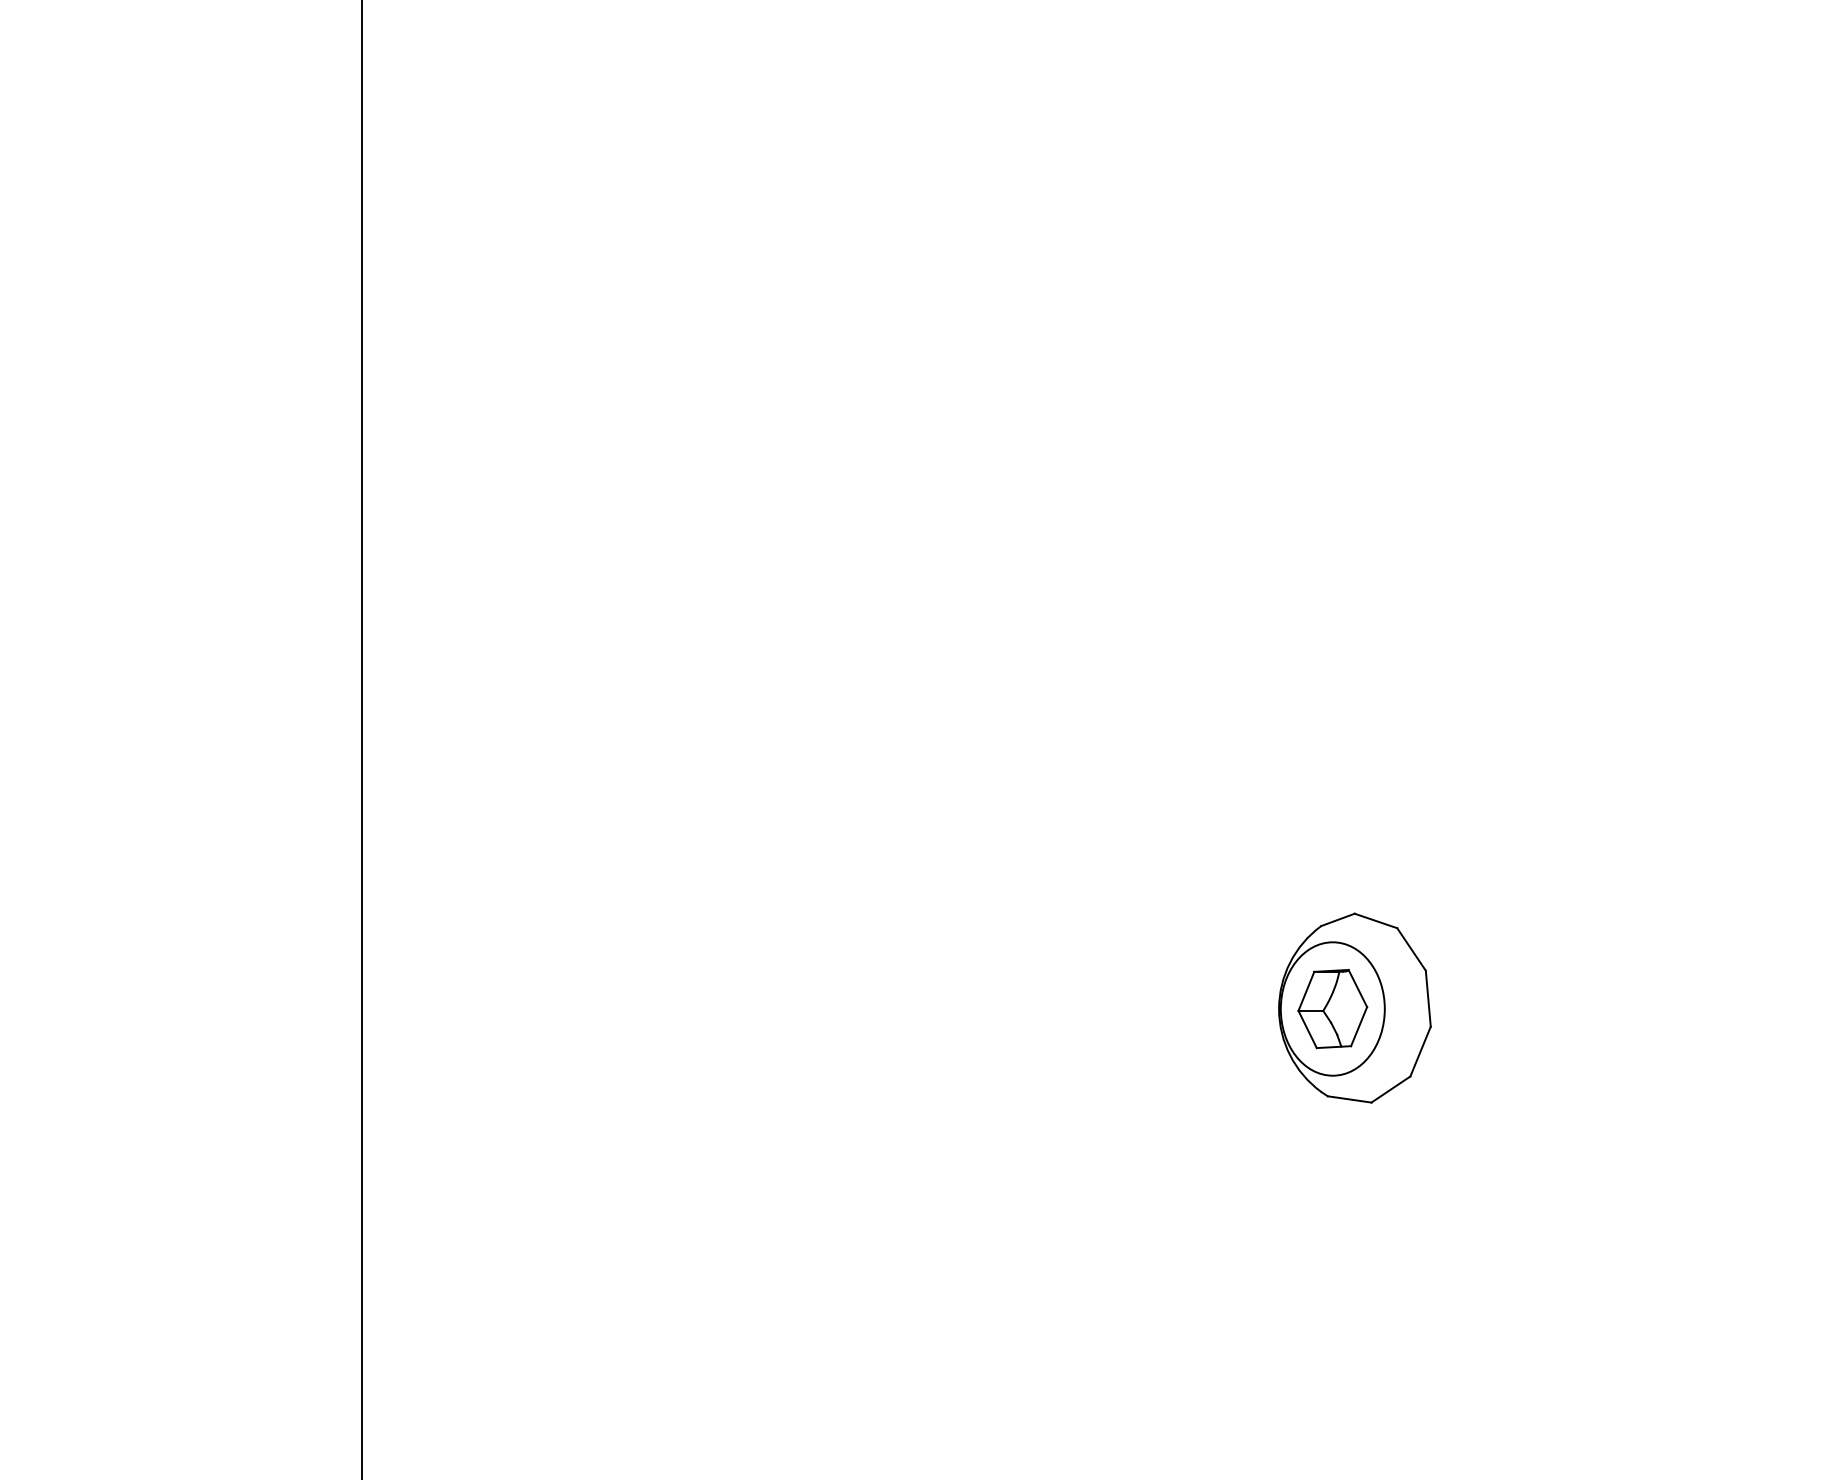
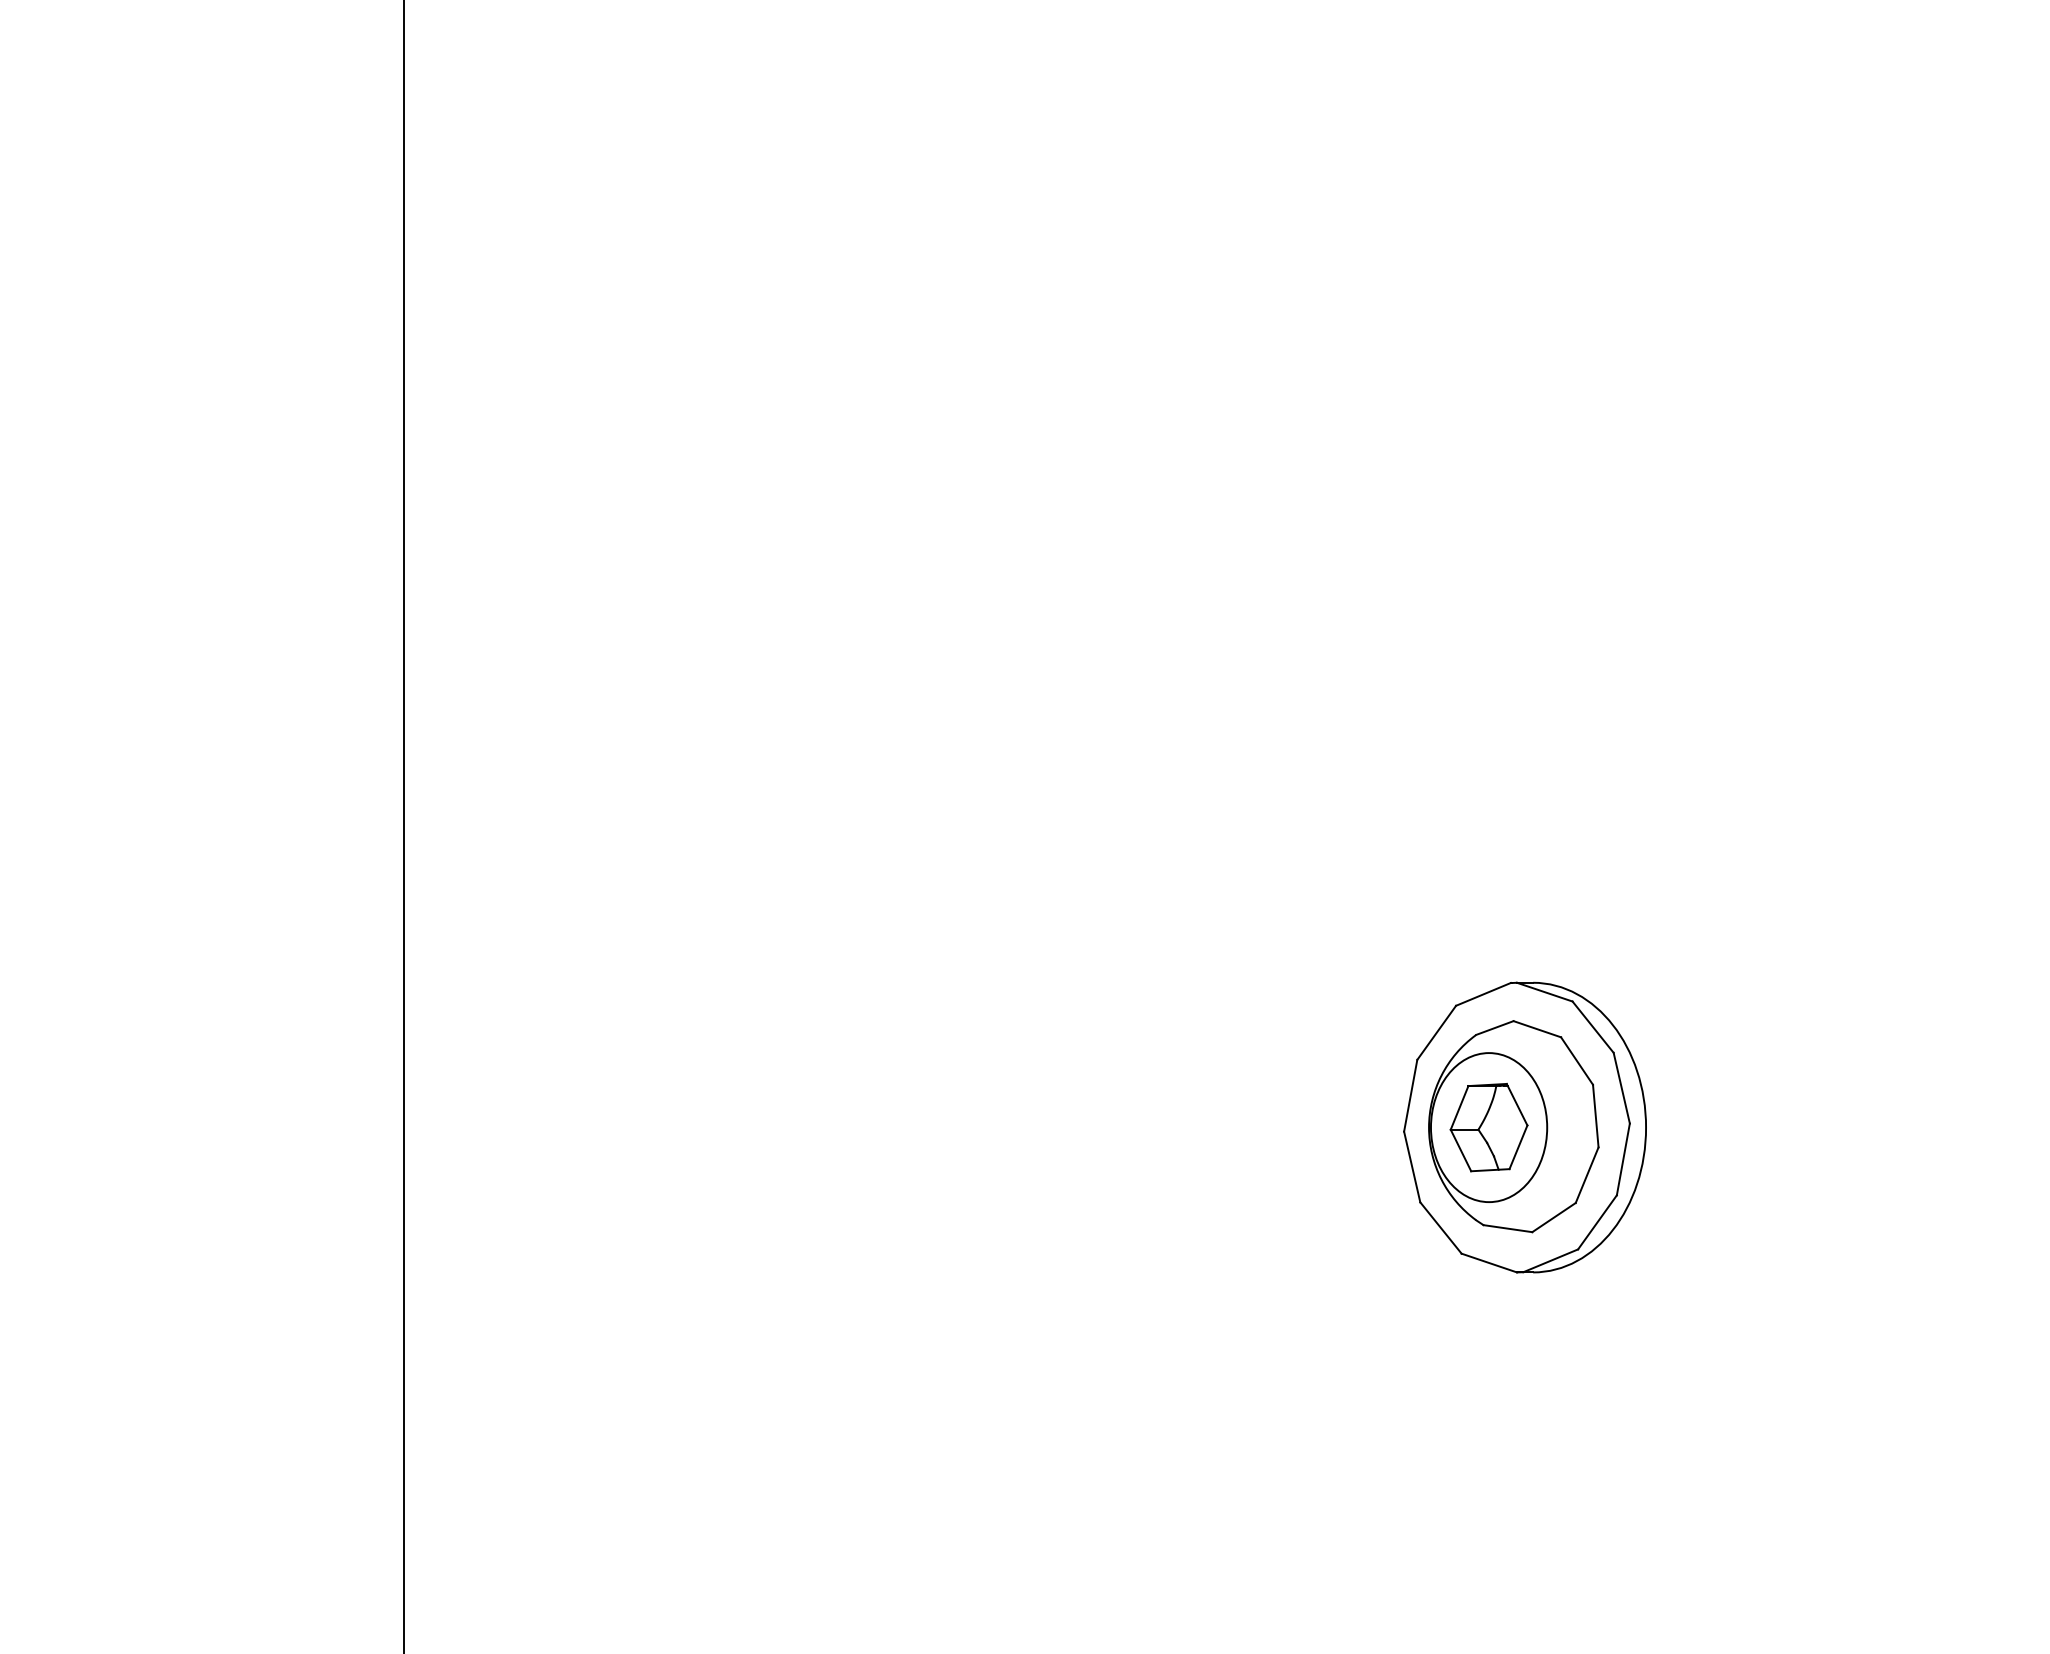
part: (1364, 1008) -> (1524, 1127), added

